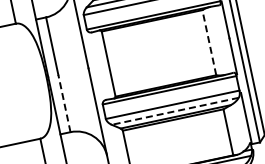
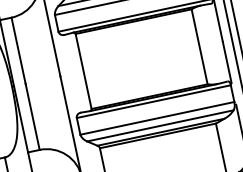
line: (209, 42) -> (199, 46), dashed -> solid
line: (64, 103) -> (32, 116), dashed -> solid
line: (175, 111) -> (160, 126), dashed -> solid

